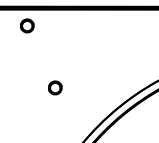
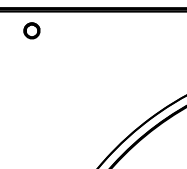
part: (55, 87) -> (65, 103), removed

